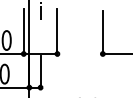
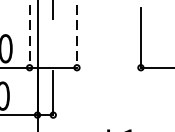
line: (23, 32) -> (29, 37), solid -> dashed
line: (57, 32) -> (77, 37), solid -> dashed

